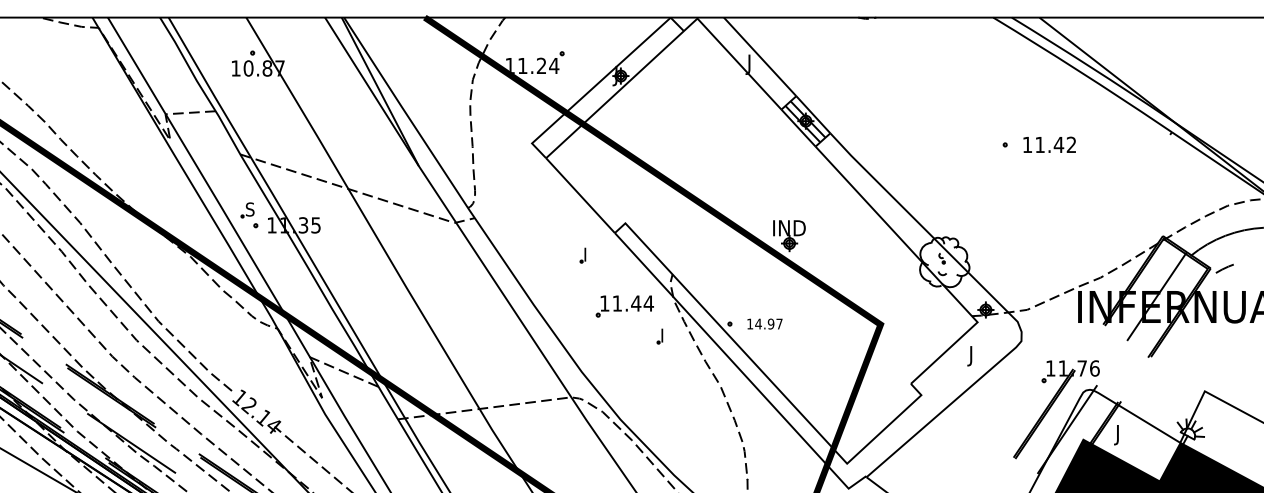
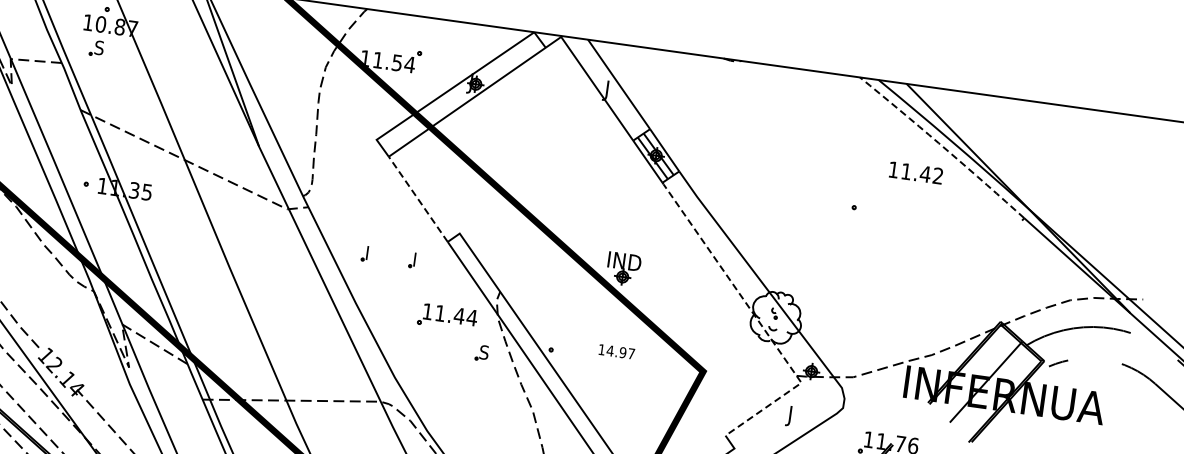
text: (541, 65) -> (397, 62), 11.24 -> 11.54
line: (1083, 74) -> (943, 147), solid -> dashed
text: (1049, 144) -> (915, 172), moved
line: (580, 195) -> (418, 199), solid -> dashed
part: (247, 210) -> (96, 48), moved
part: (535, 255) -> (364, 253), added
line: (927, 267) -> (758, 320), solid -> dashed
text: (764, 323) -> (616, 351), moved
text: (665, 335) -> (484, 352), I -> S

